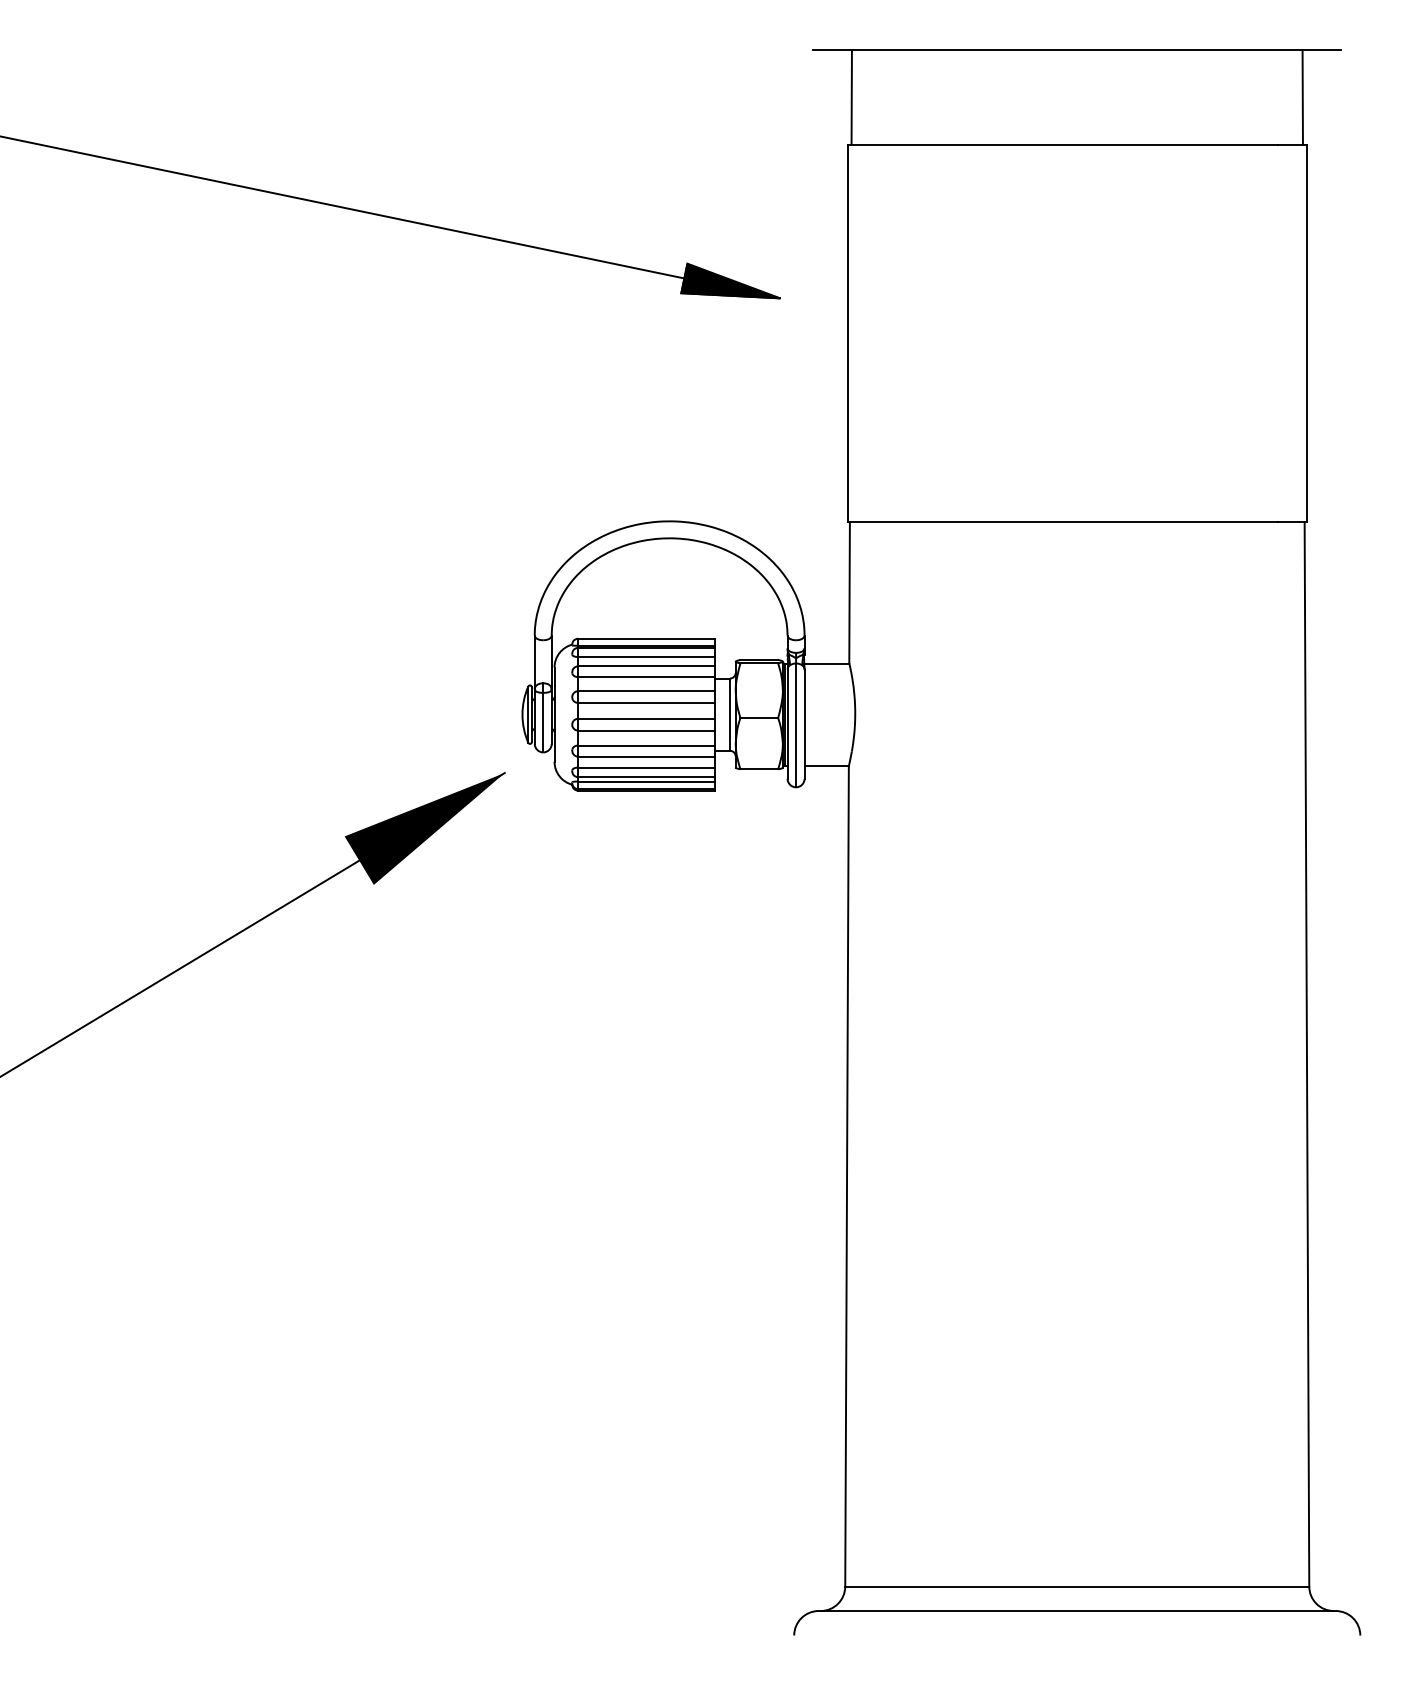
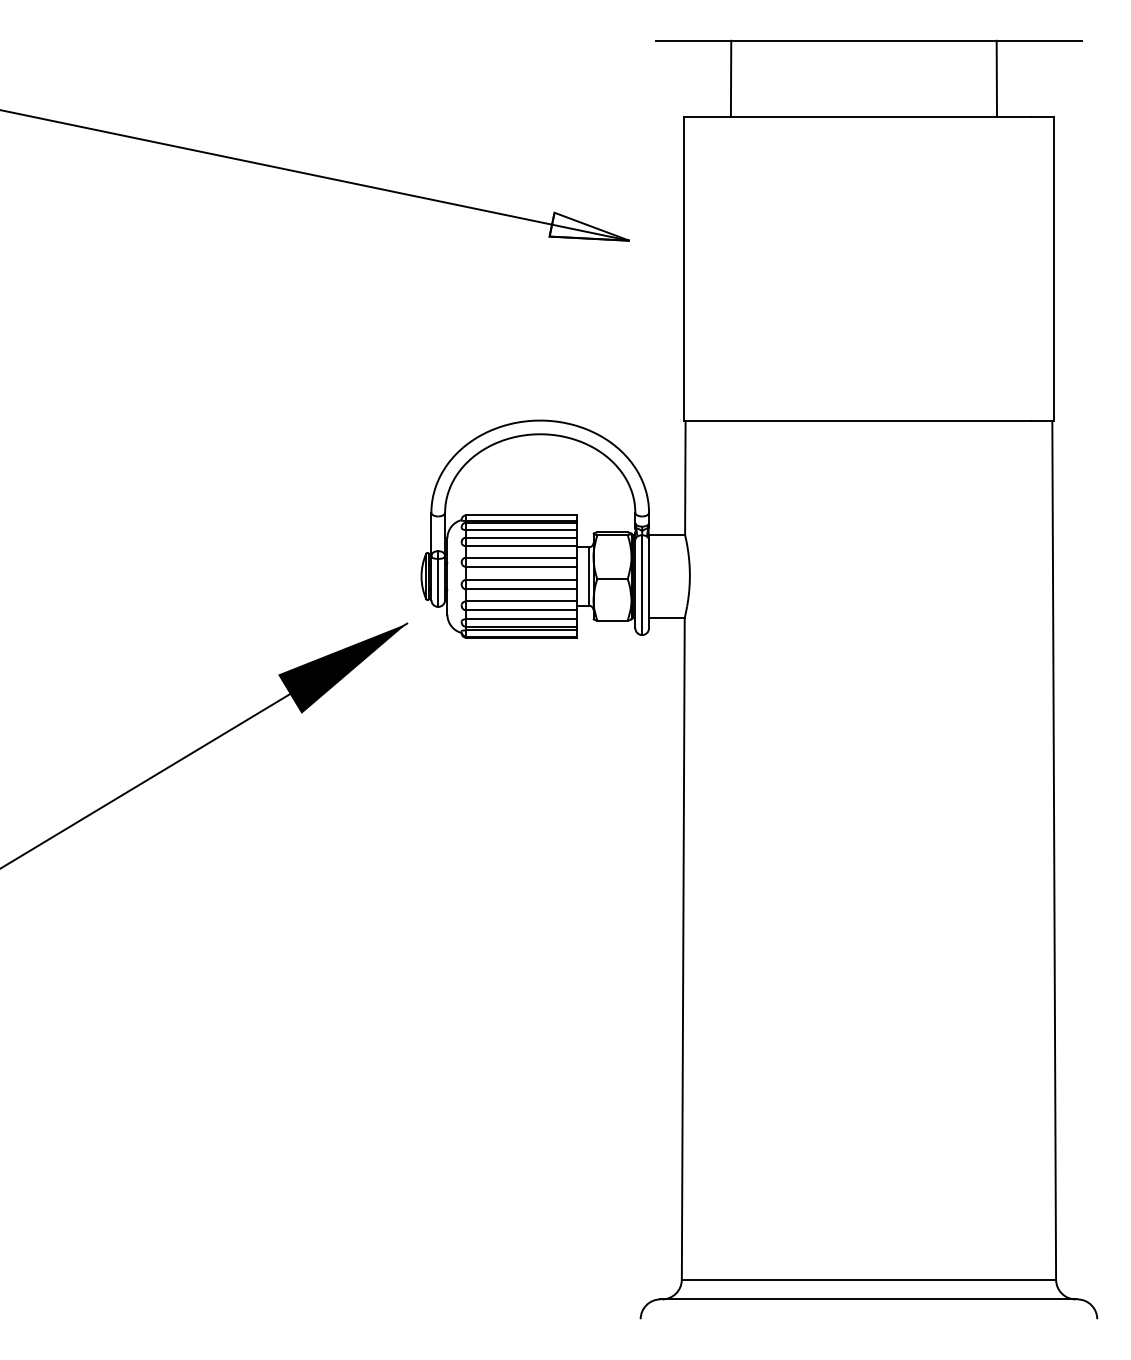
line: (851, 97) -> (730, 78), moved
line: (1302, 97) -> (996, 78), moved
fill: (730, 280) -> (589, 226), removed

